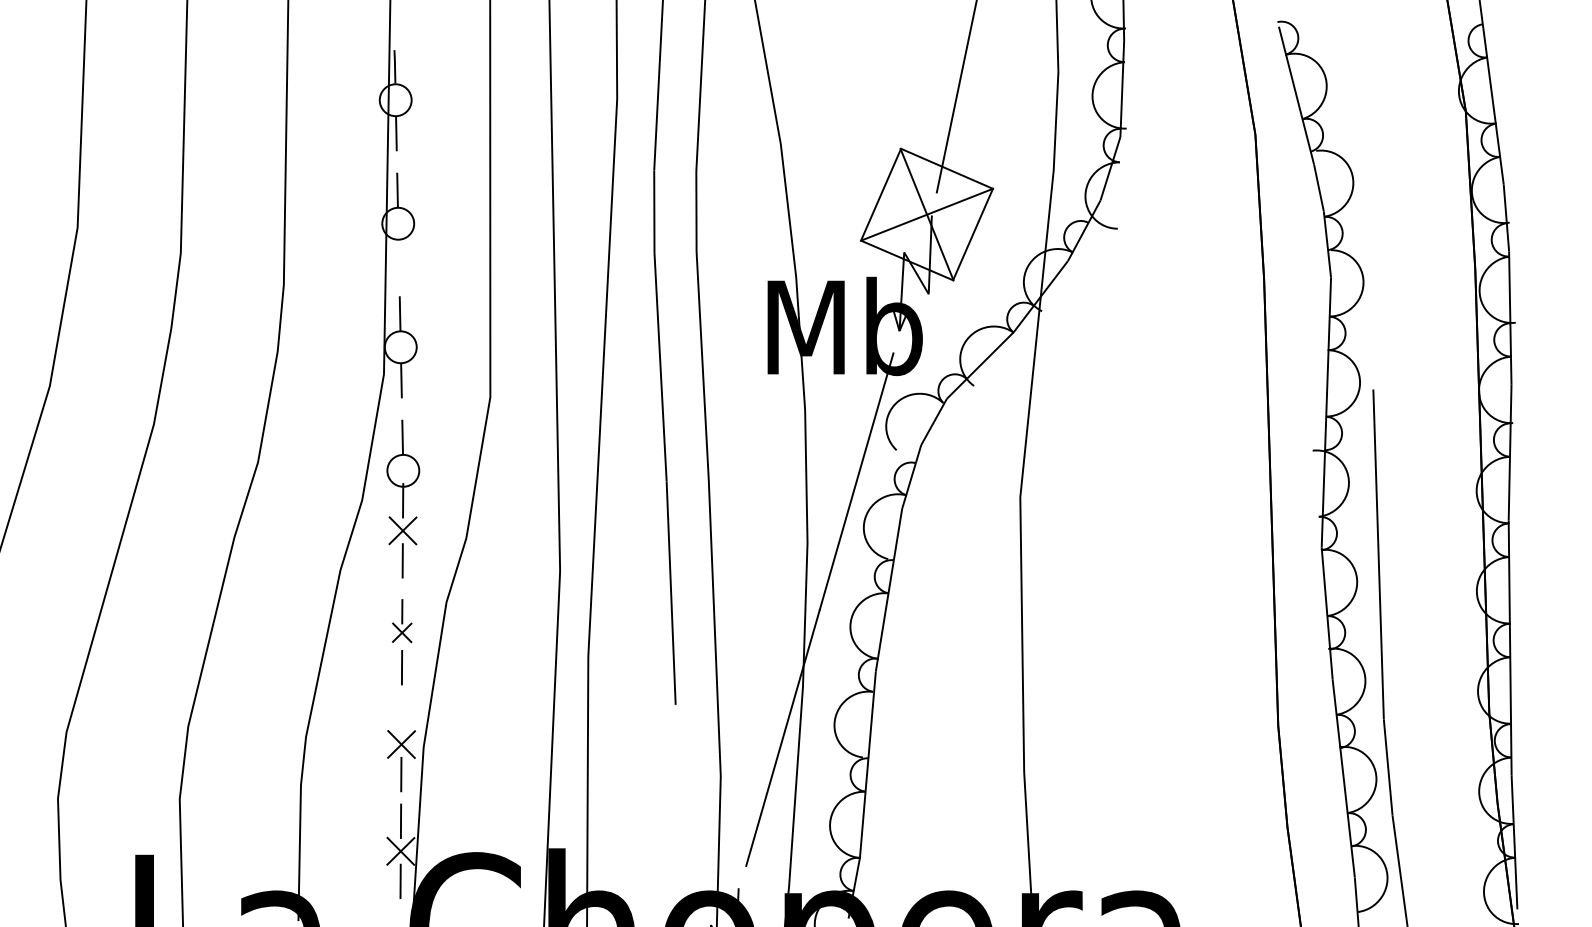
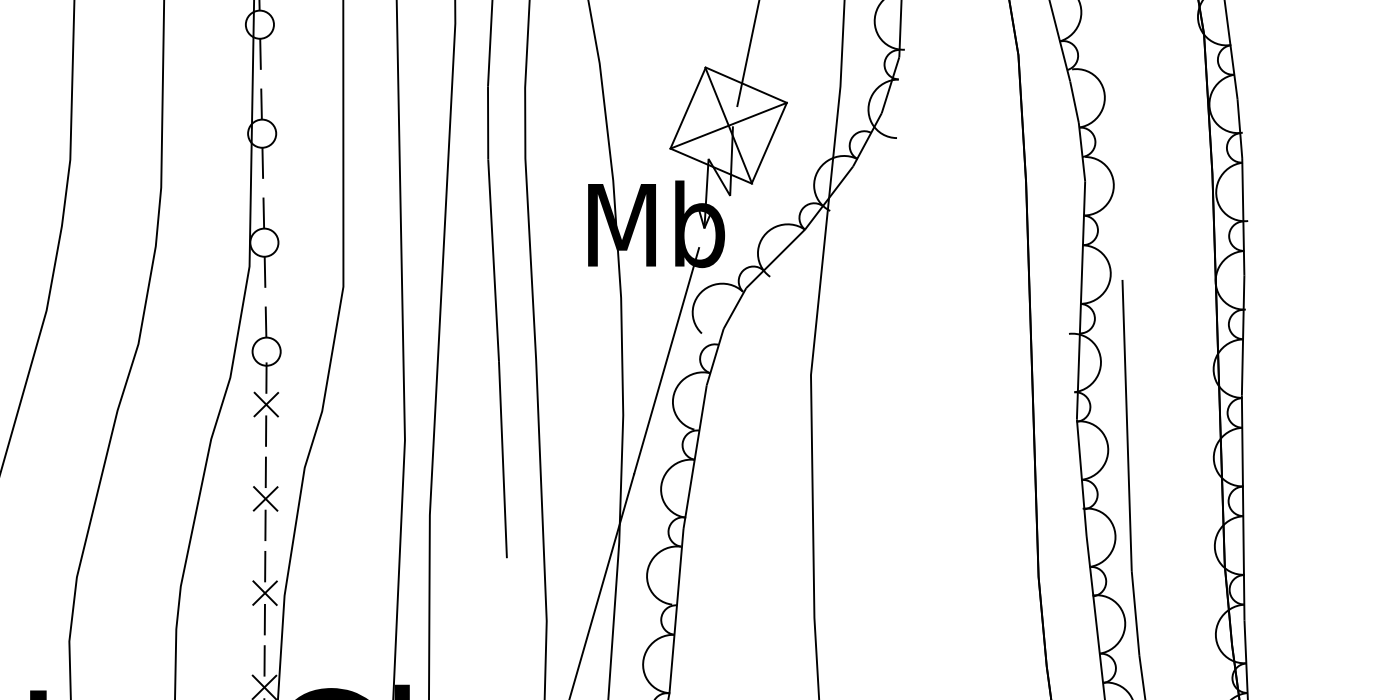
line: (398, 256) -> (262, 162), added
part: (401, 621) -> (265, 484), size x1.43
line: (401, 714) -> (265, 566), added

